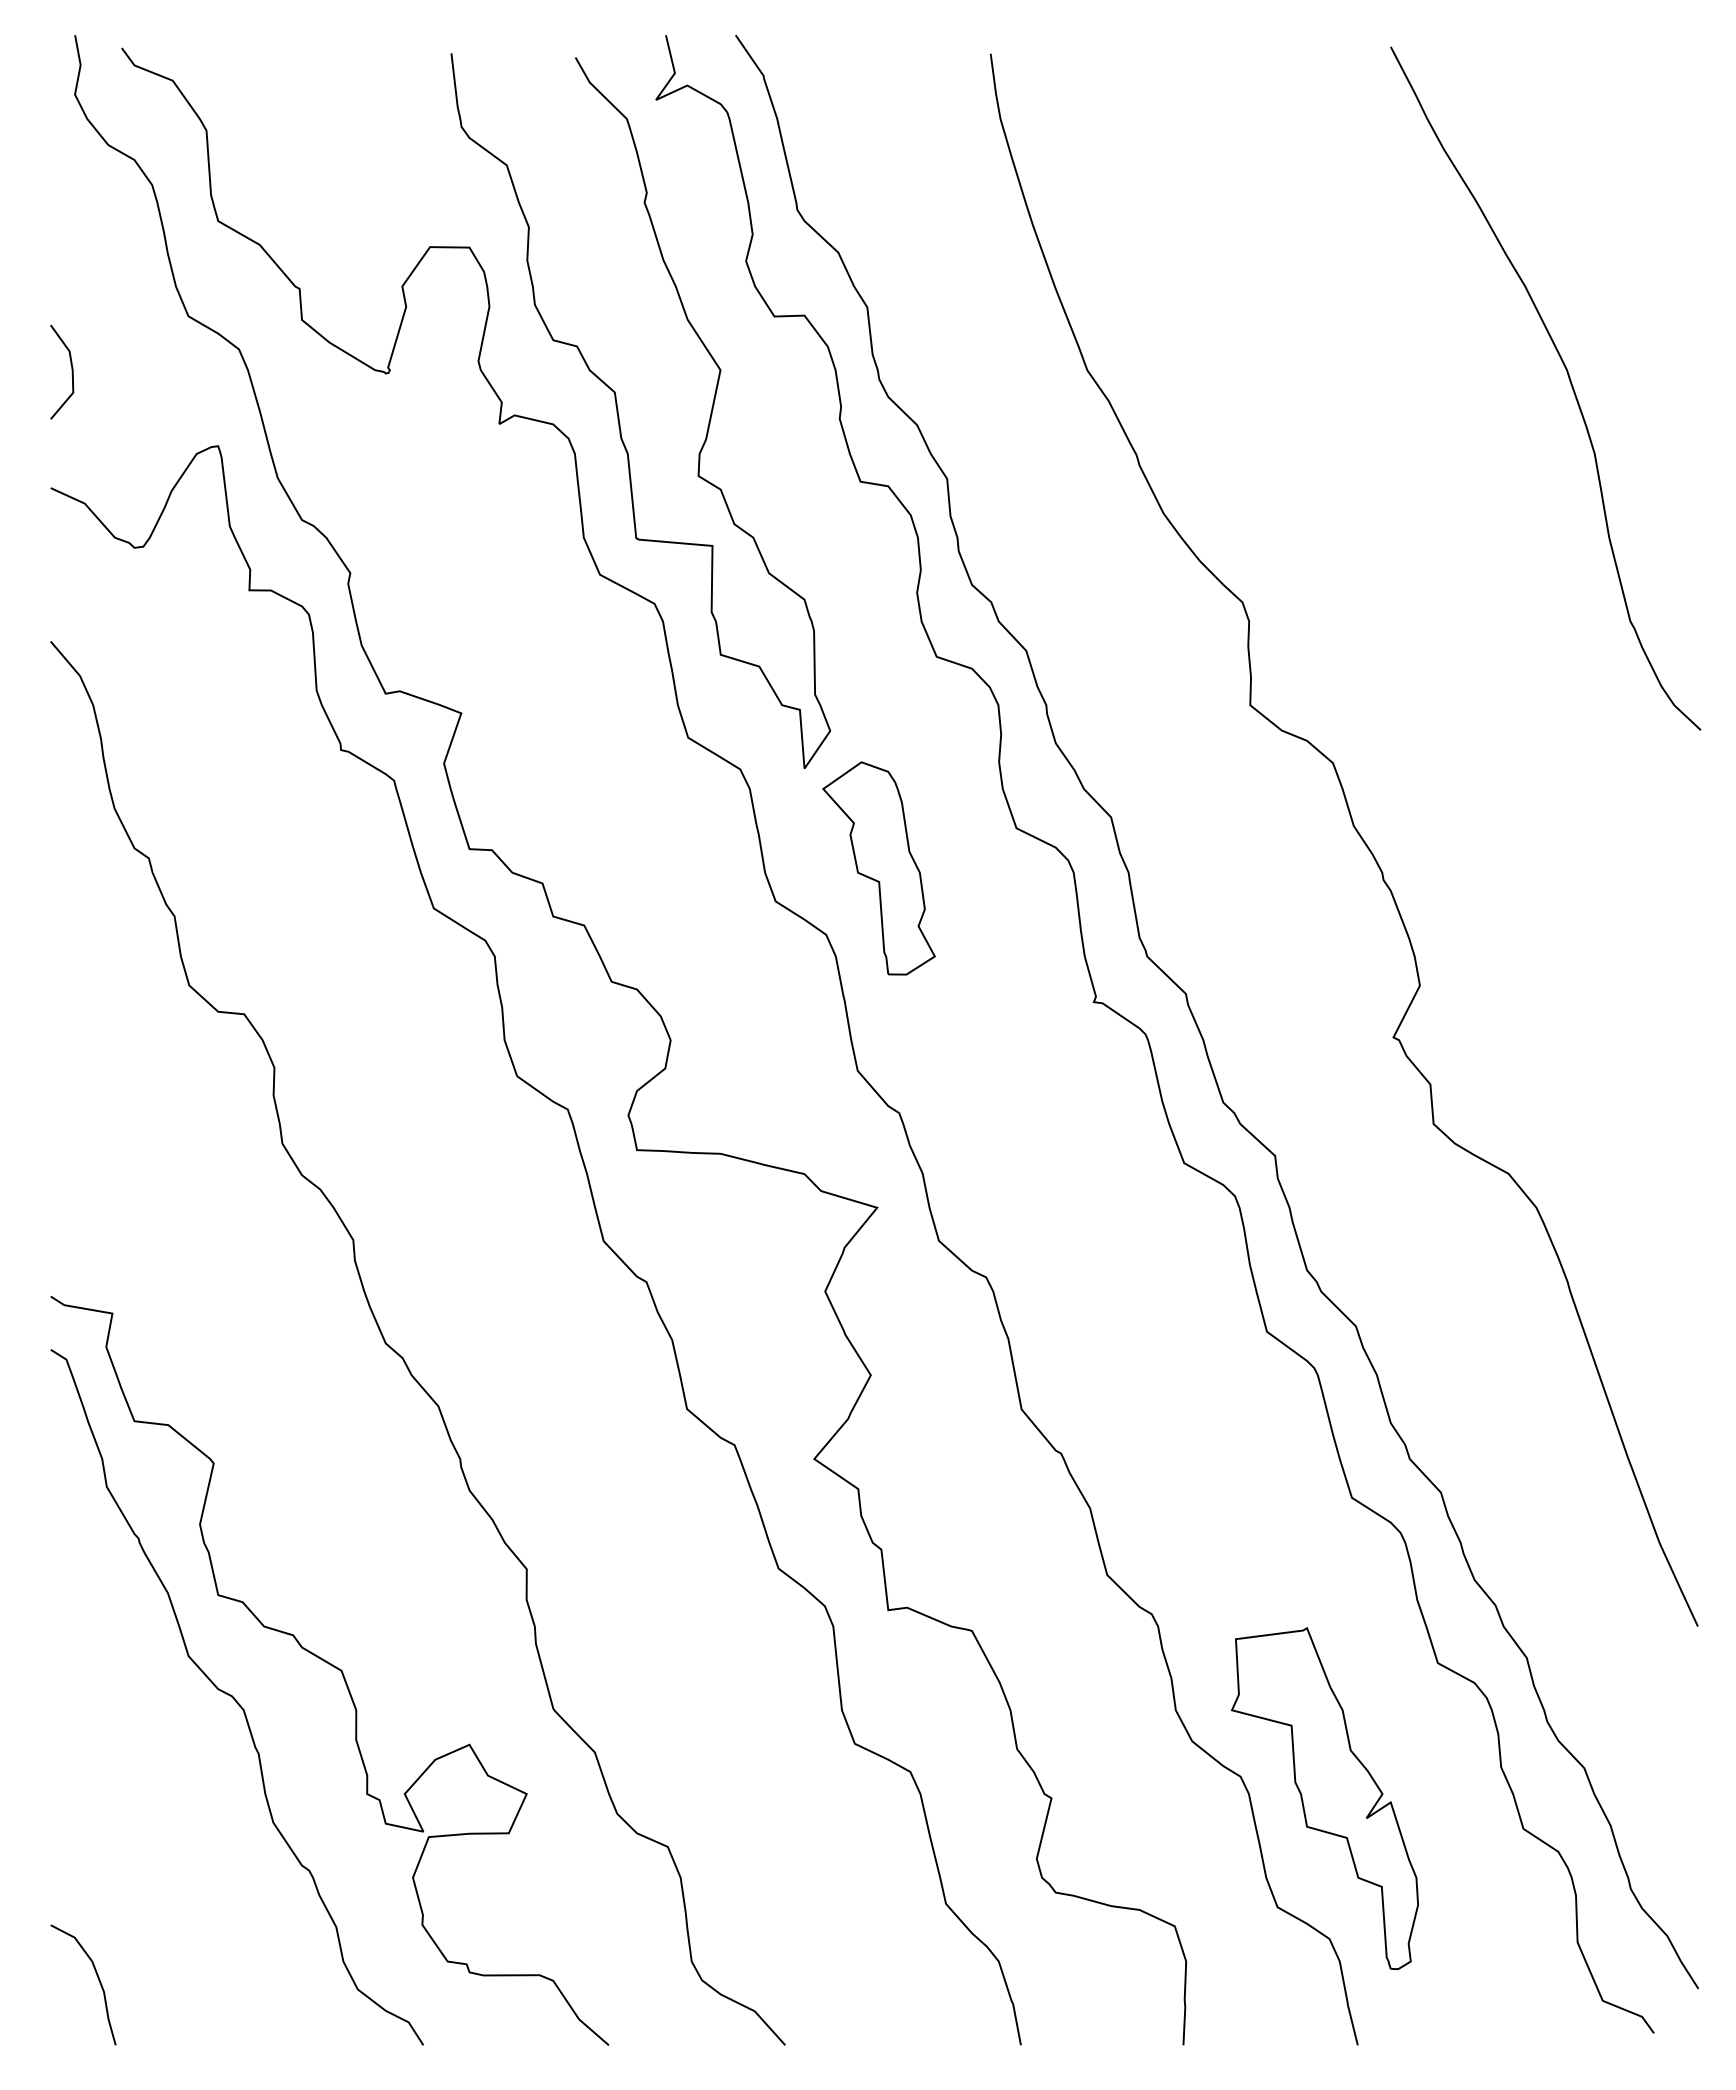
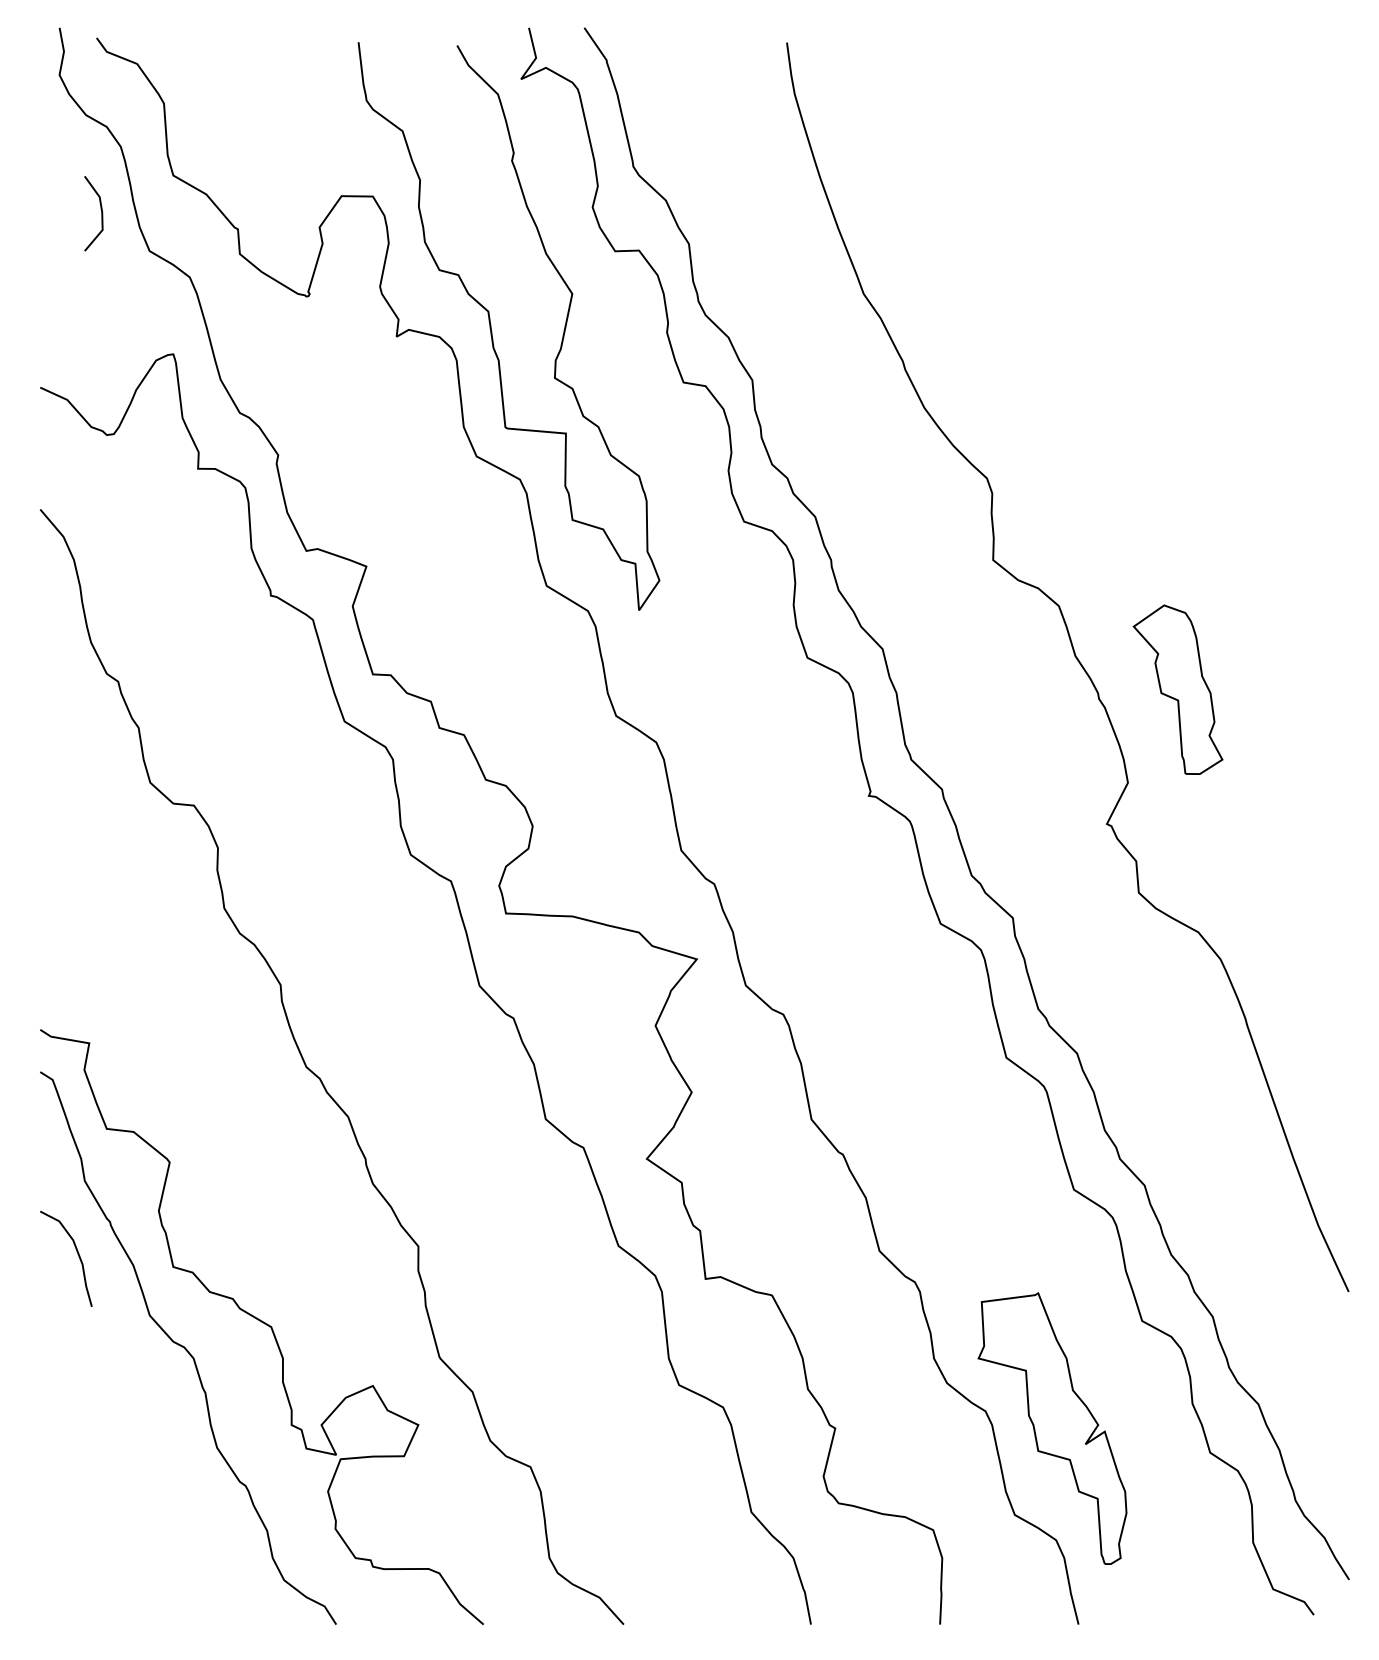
line: (71, 371) -> (101, 213), moved
curve: (1569, 381) -> (1246, 302), removed
part: (878, 868) -> (1177, 689), moved
curve: (97, 1978) -> (77, 1253), moved

